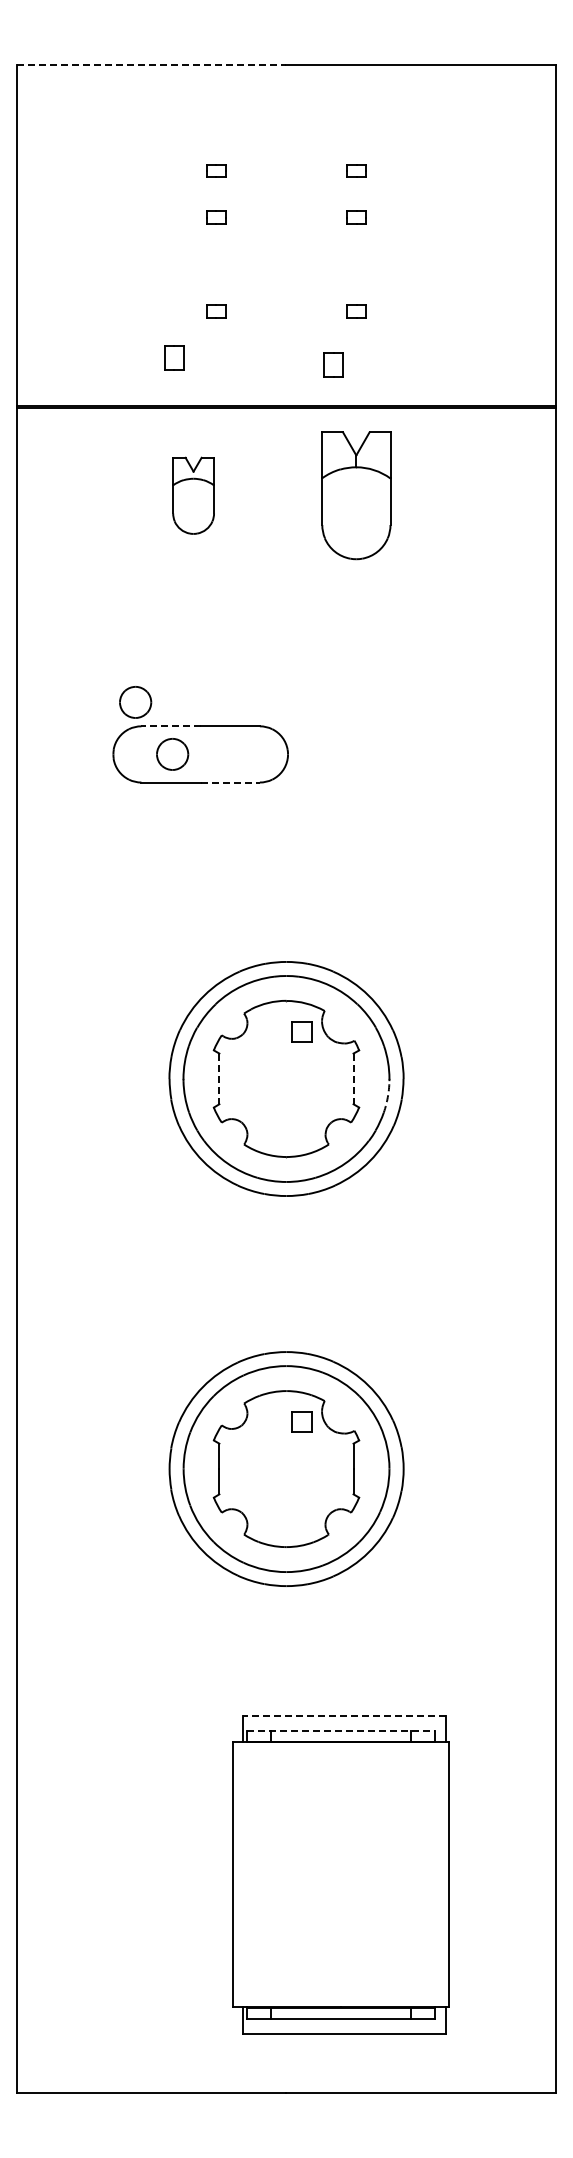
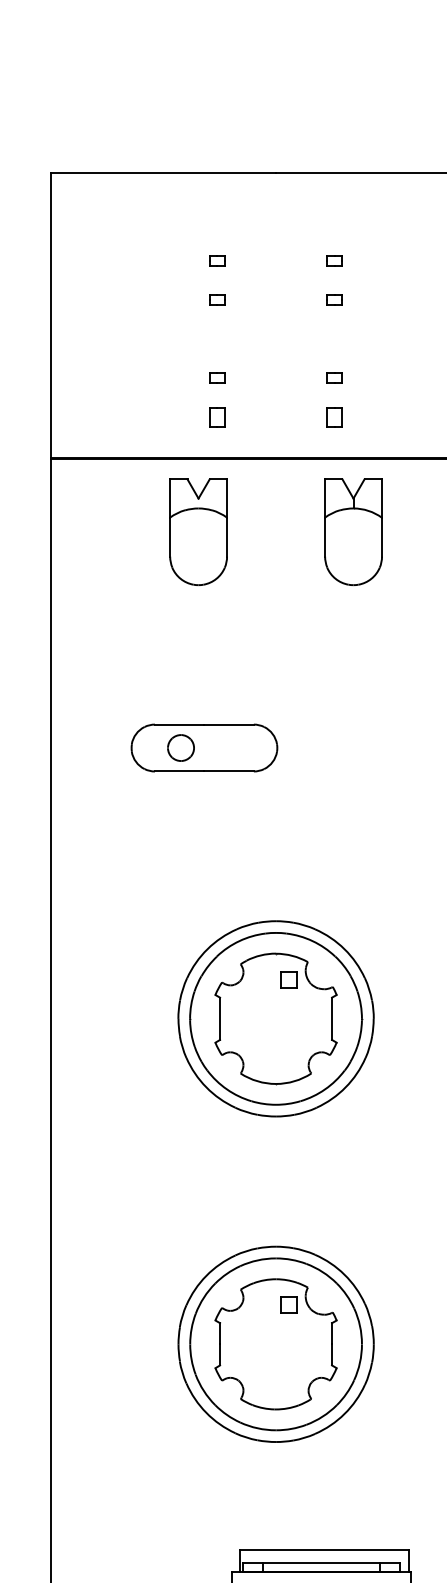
line: (151, 64) -> (163, 172), dashed -> solid
part: (174, 357) -> (217, 416), moved
part: (333, 364) -> (334, 416), moved
part: (193, 495) -> (198, 531), size x1.67
part: (356, 495) -> (353, 531), moved
part: (135, 702) -> (150, 704), removed
line: (171, 726) -> (180, 724), dashed -> solid
line: (230, 782) -> (229, 771), dashed -> solid
line: (219, 1079) -> (220, 1019), dashed -> solid
line: (353, 1079) -> (331, 1019), dashed -> solid
arc: (387, 1097) -> (360, 1034), dashed -> solid
line: (343, 1715) -> (323, 1549), dashed -> solid
line: (341, 1731) -> (321, 1563), dashed -> solid

